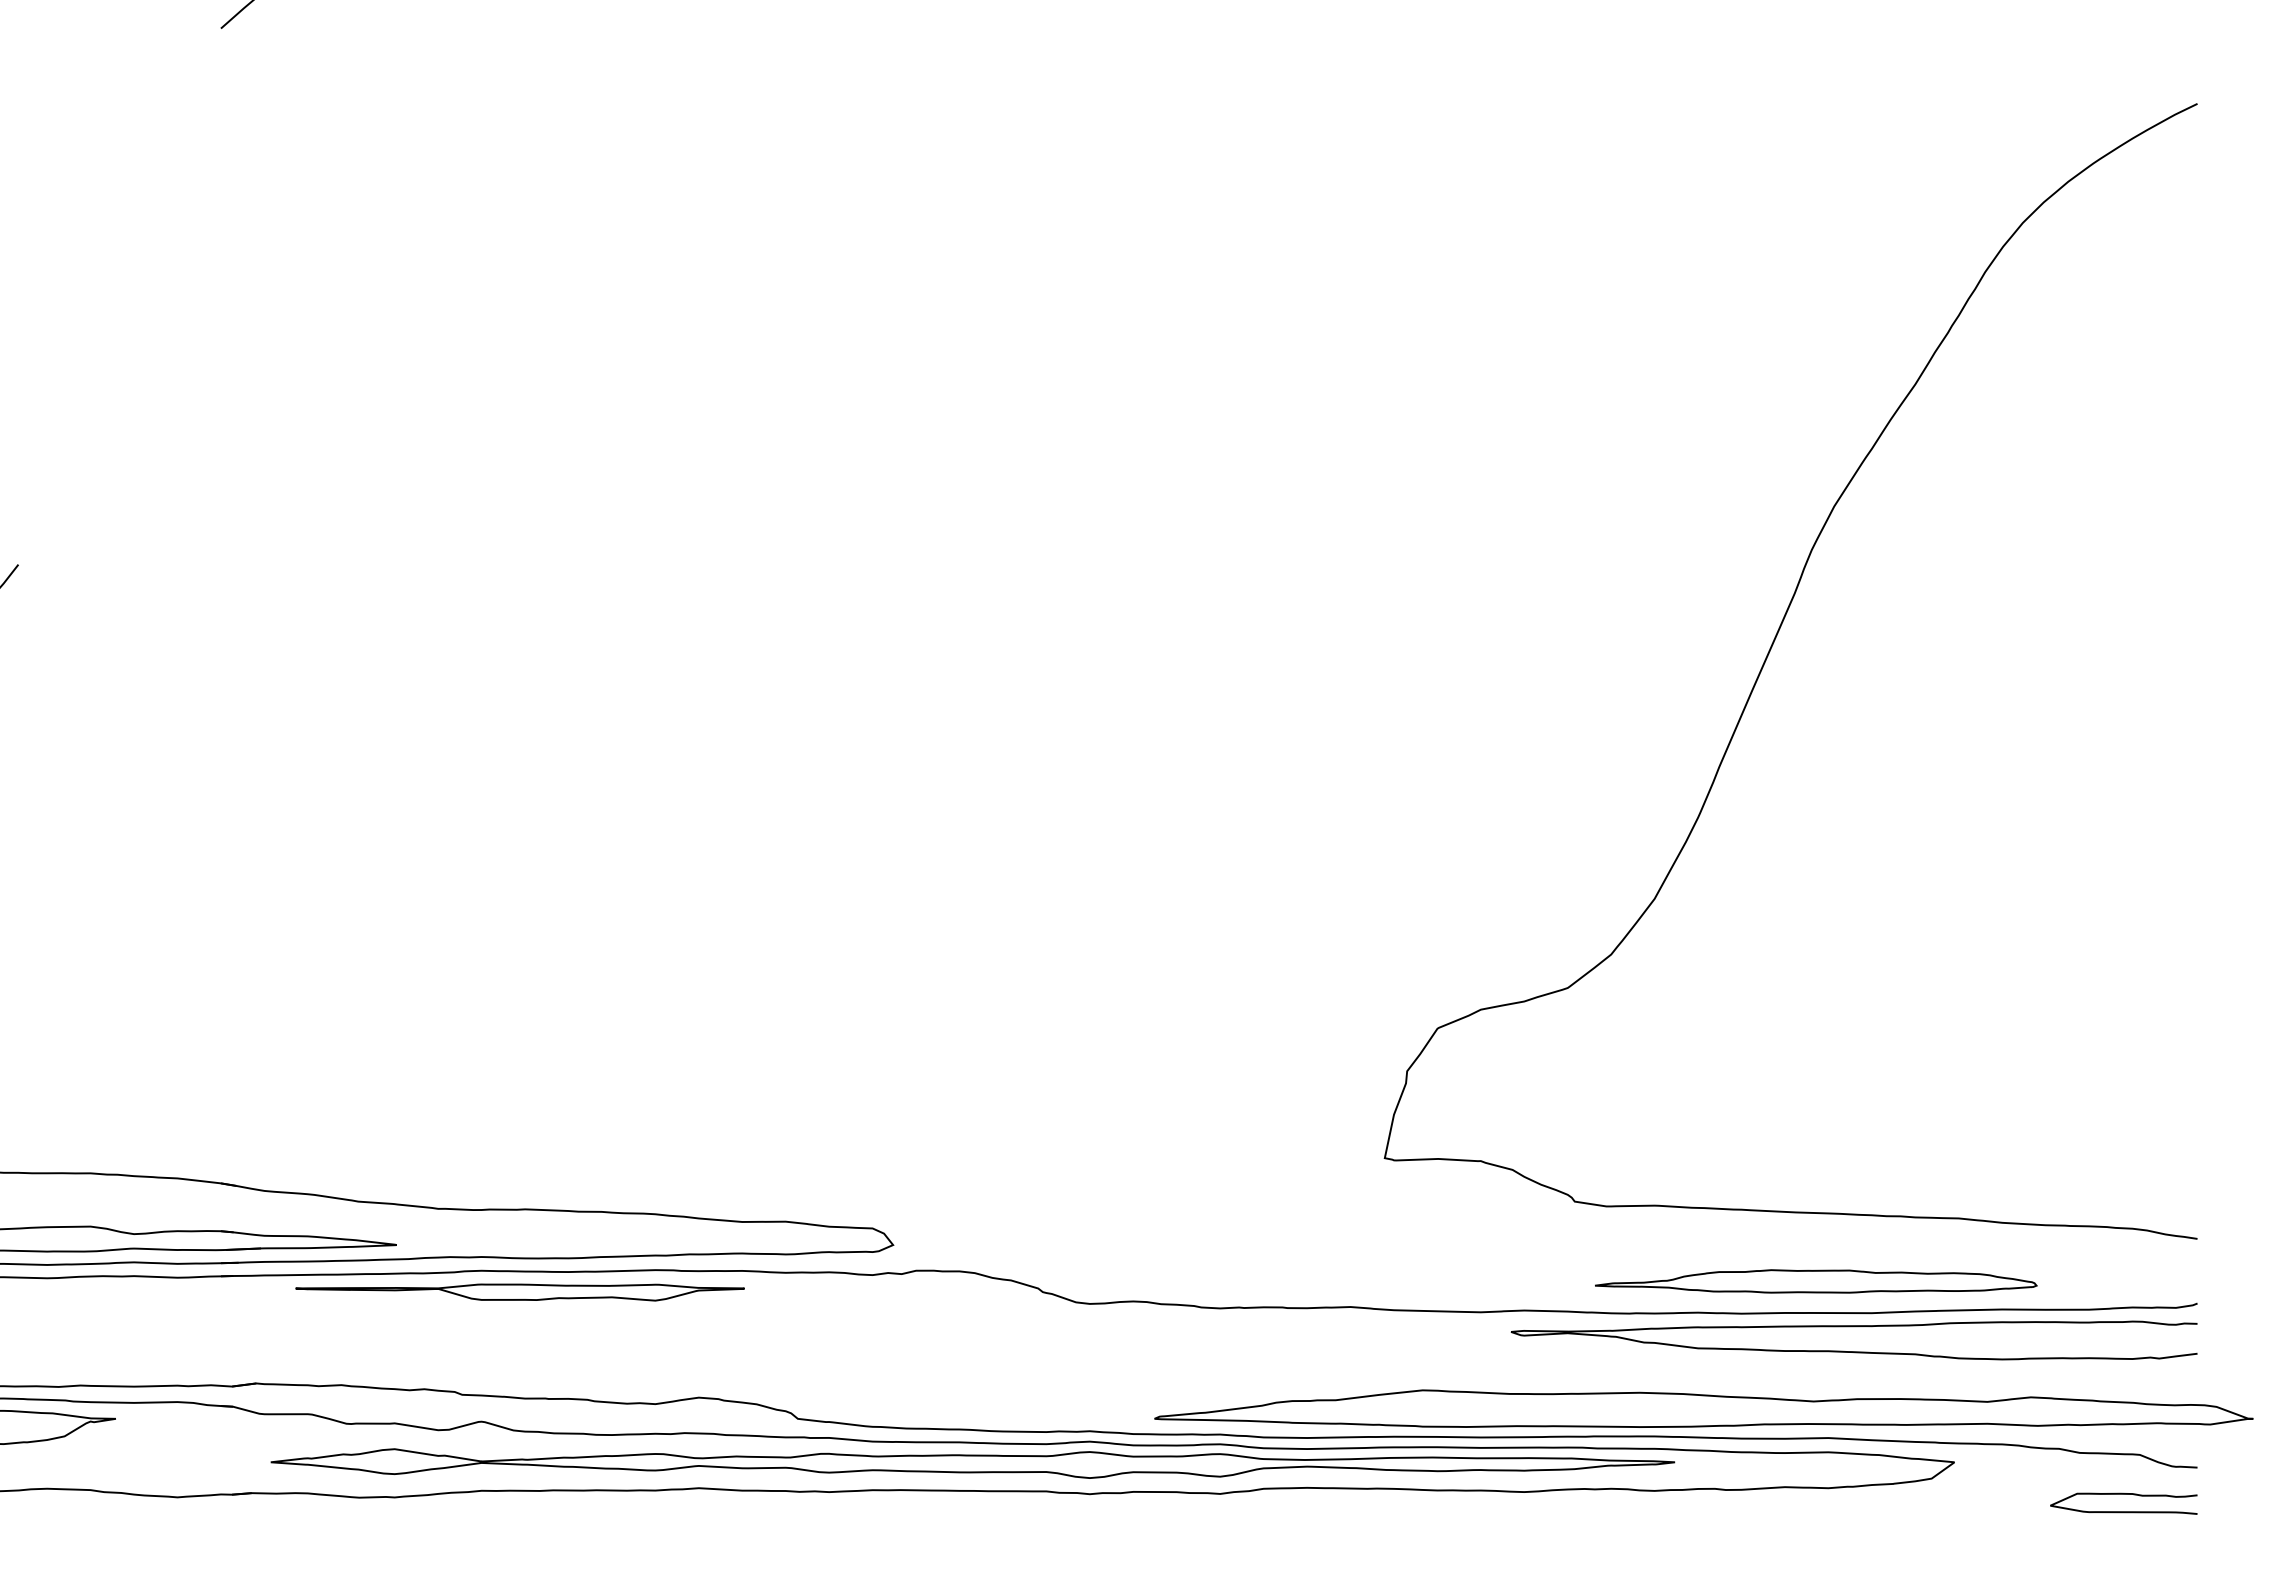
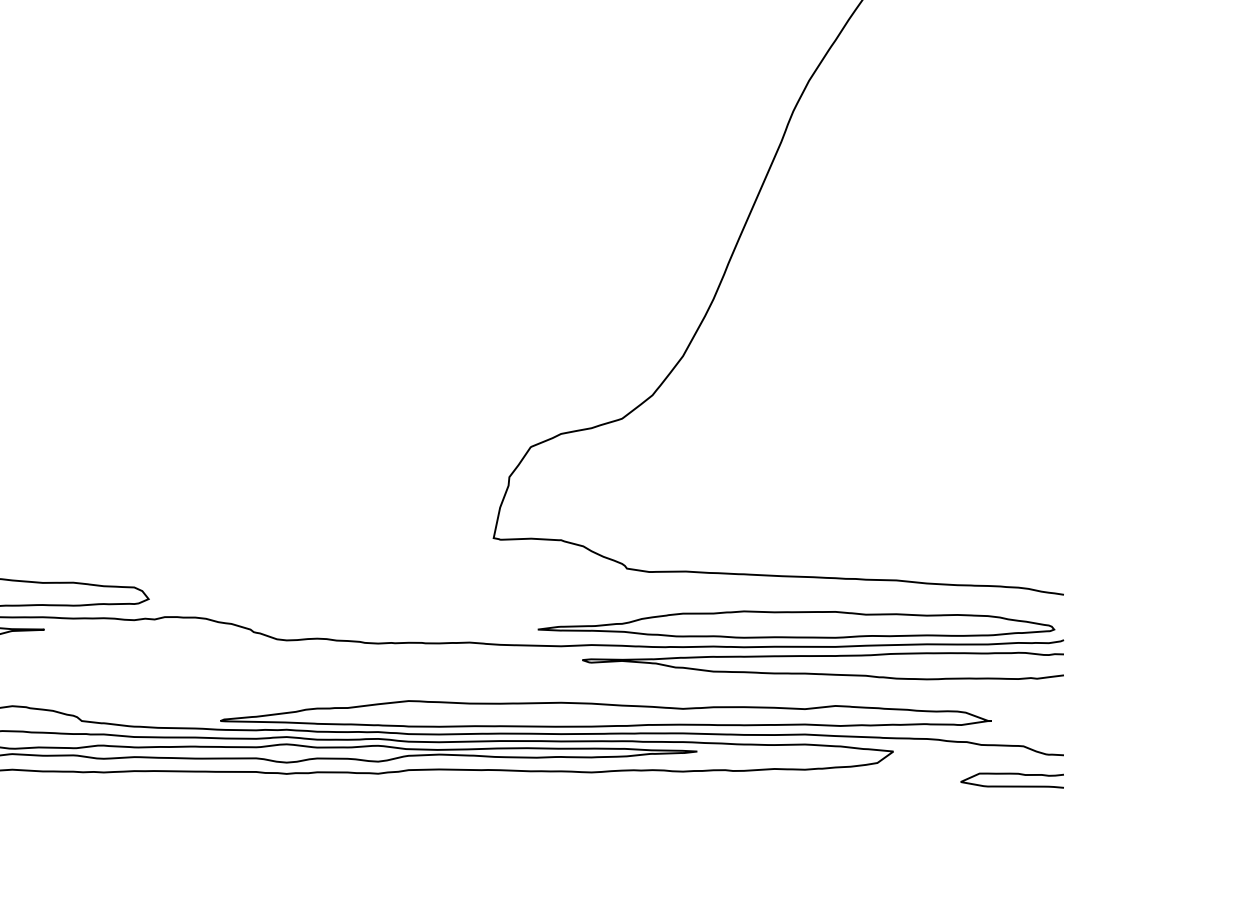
part: (1815, 1281) -> (795, 624), size x1.67
part: (1703, 1408) -> (605, 713), moved

